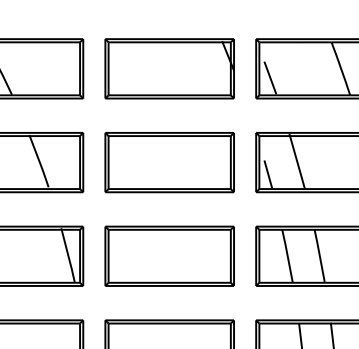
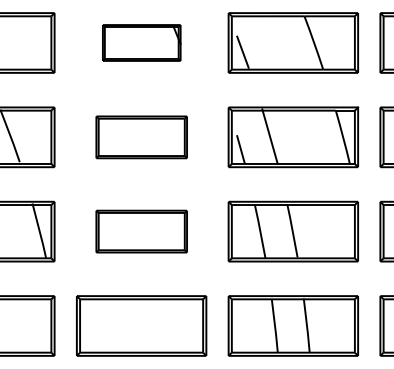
part: (169, 68) -> (141, 42), size x0.6
part: (169, 162) -> (141, 137), size x0.7
part: (169, 256) -> (141, 231), size x0.7

